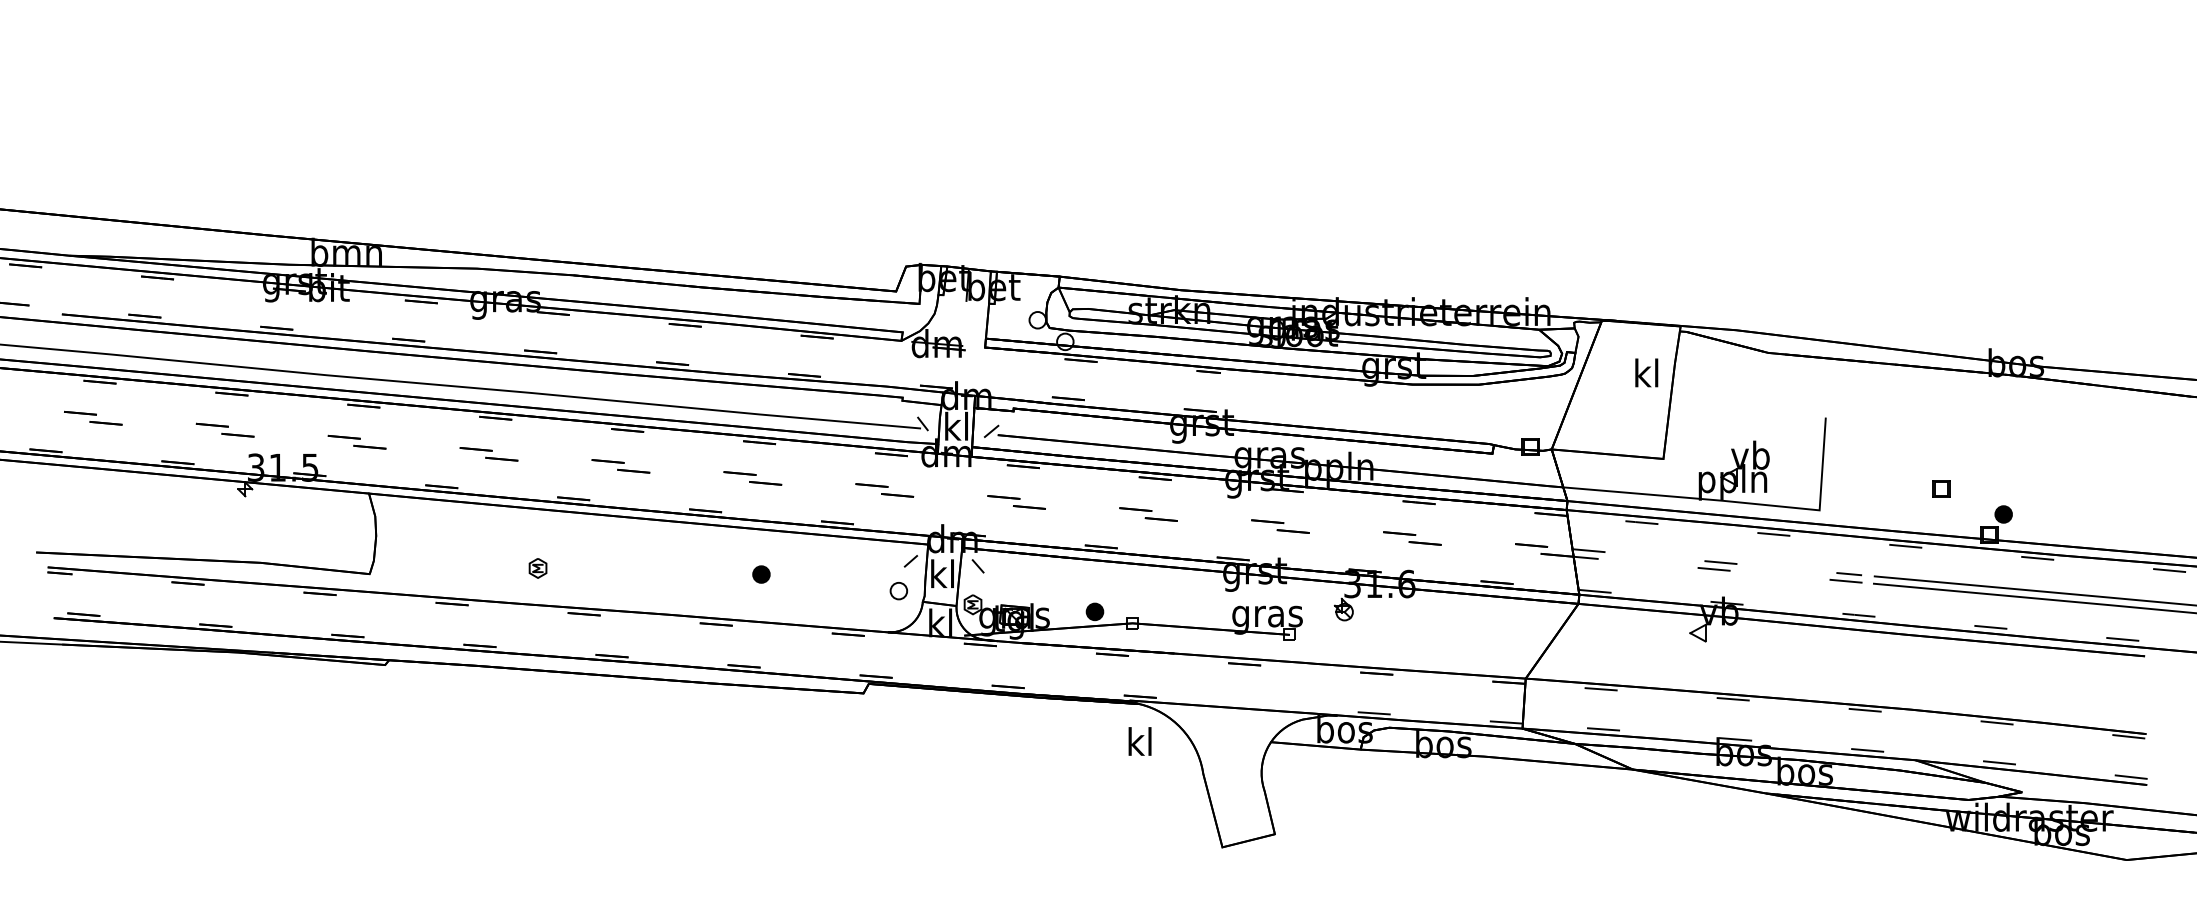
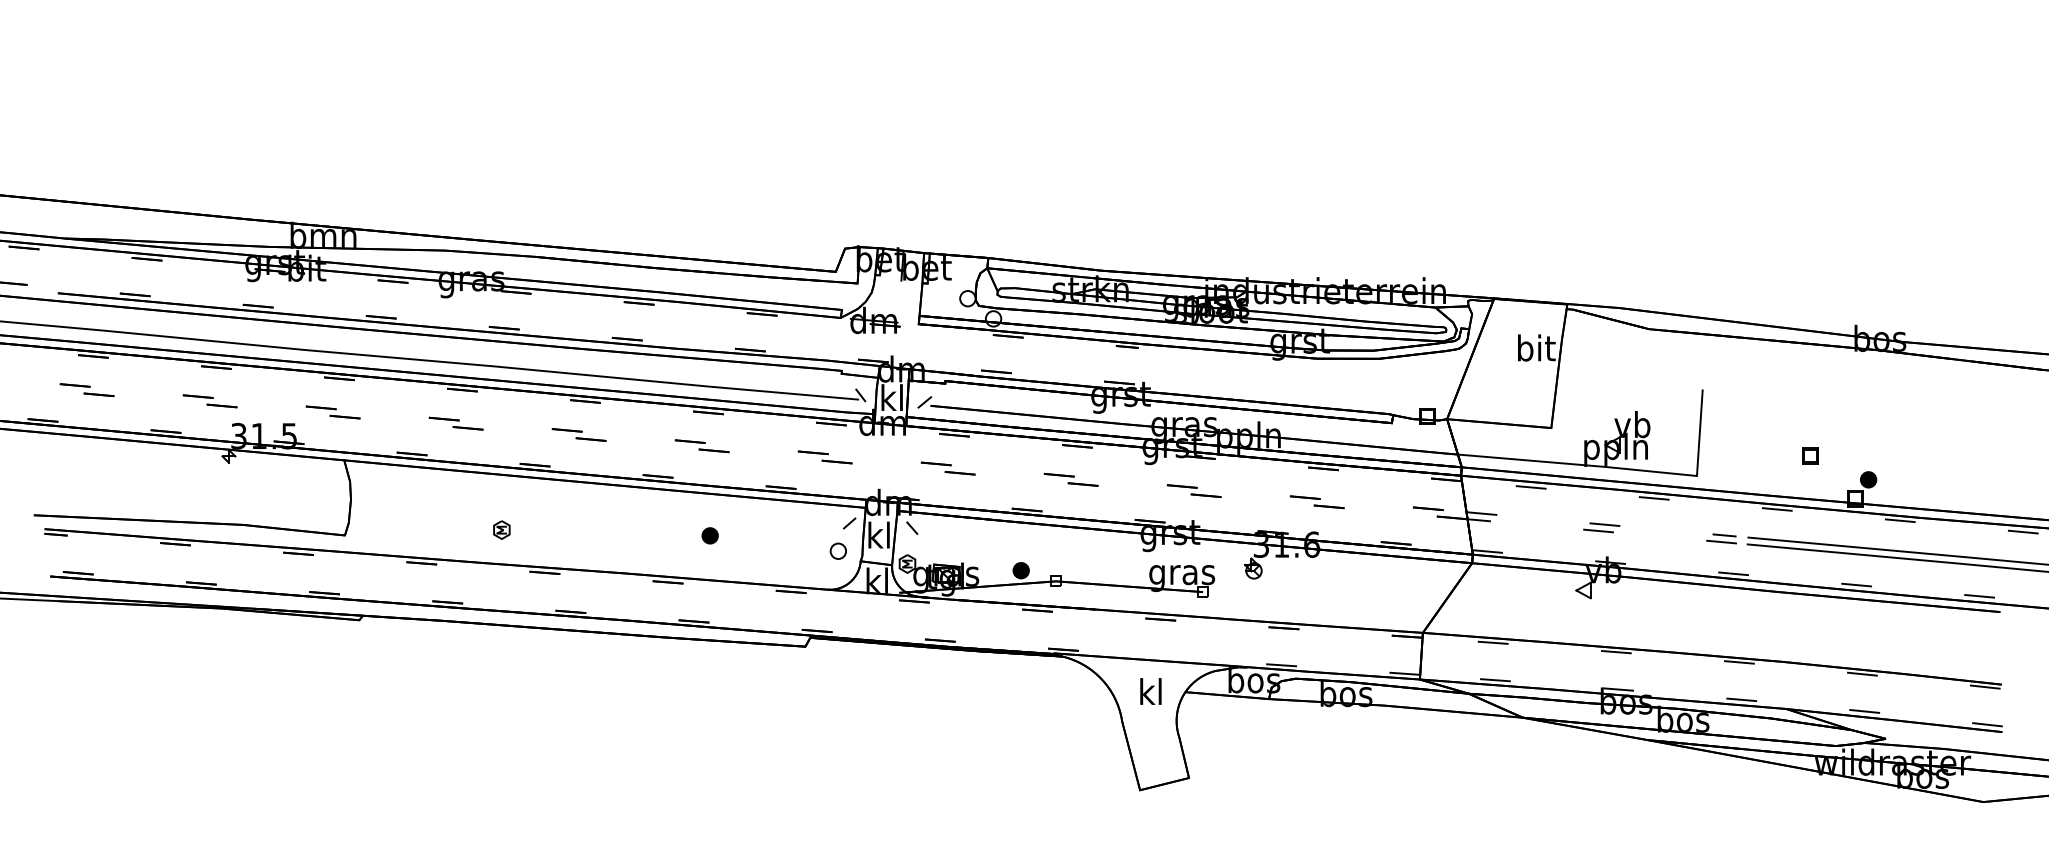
text: (1647, 372) -> (1536, 347), kl -> bit
text: (1139, 741) -> (1150, 691), moved

